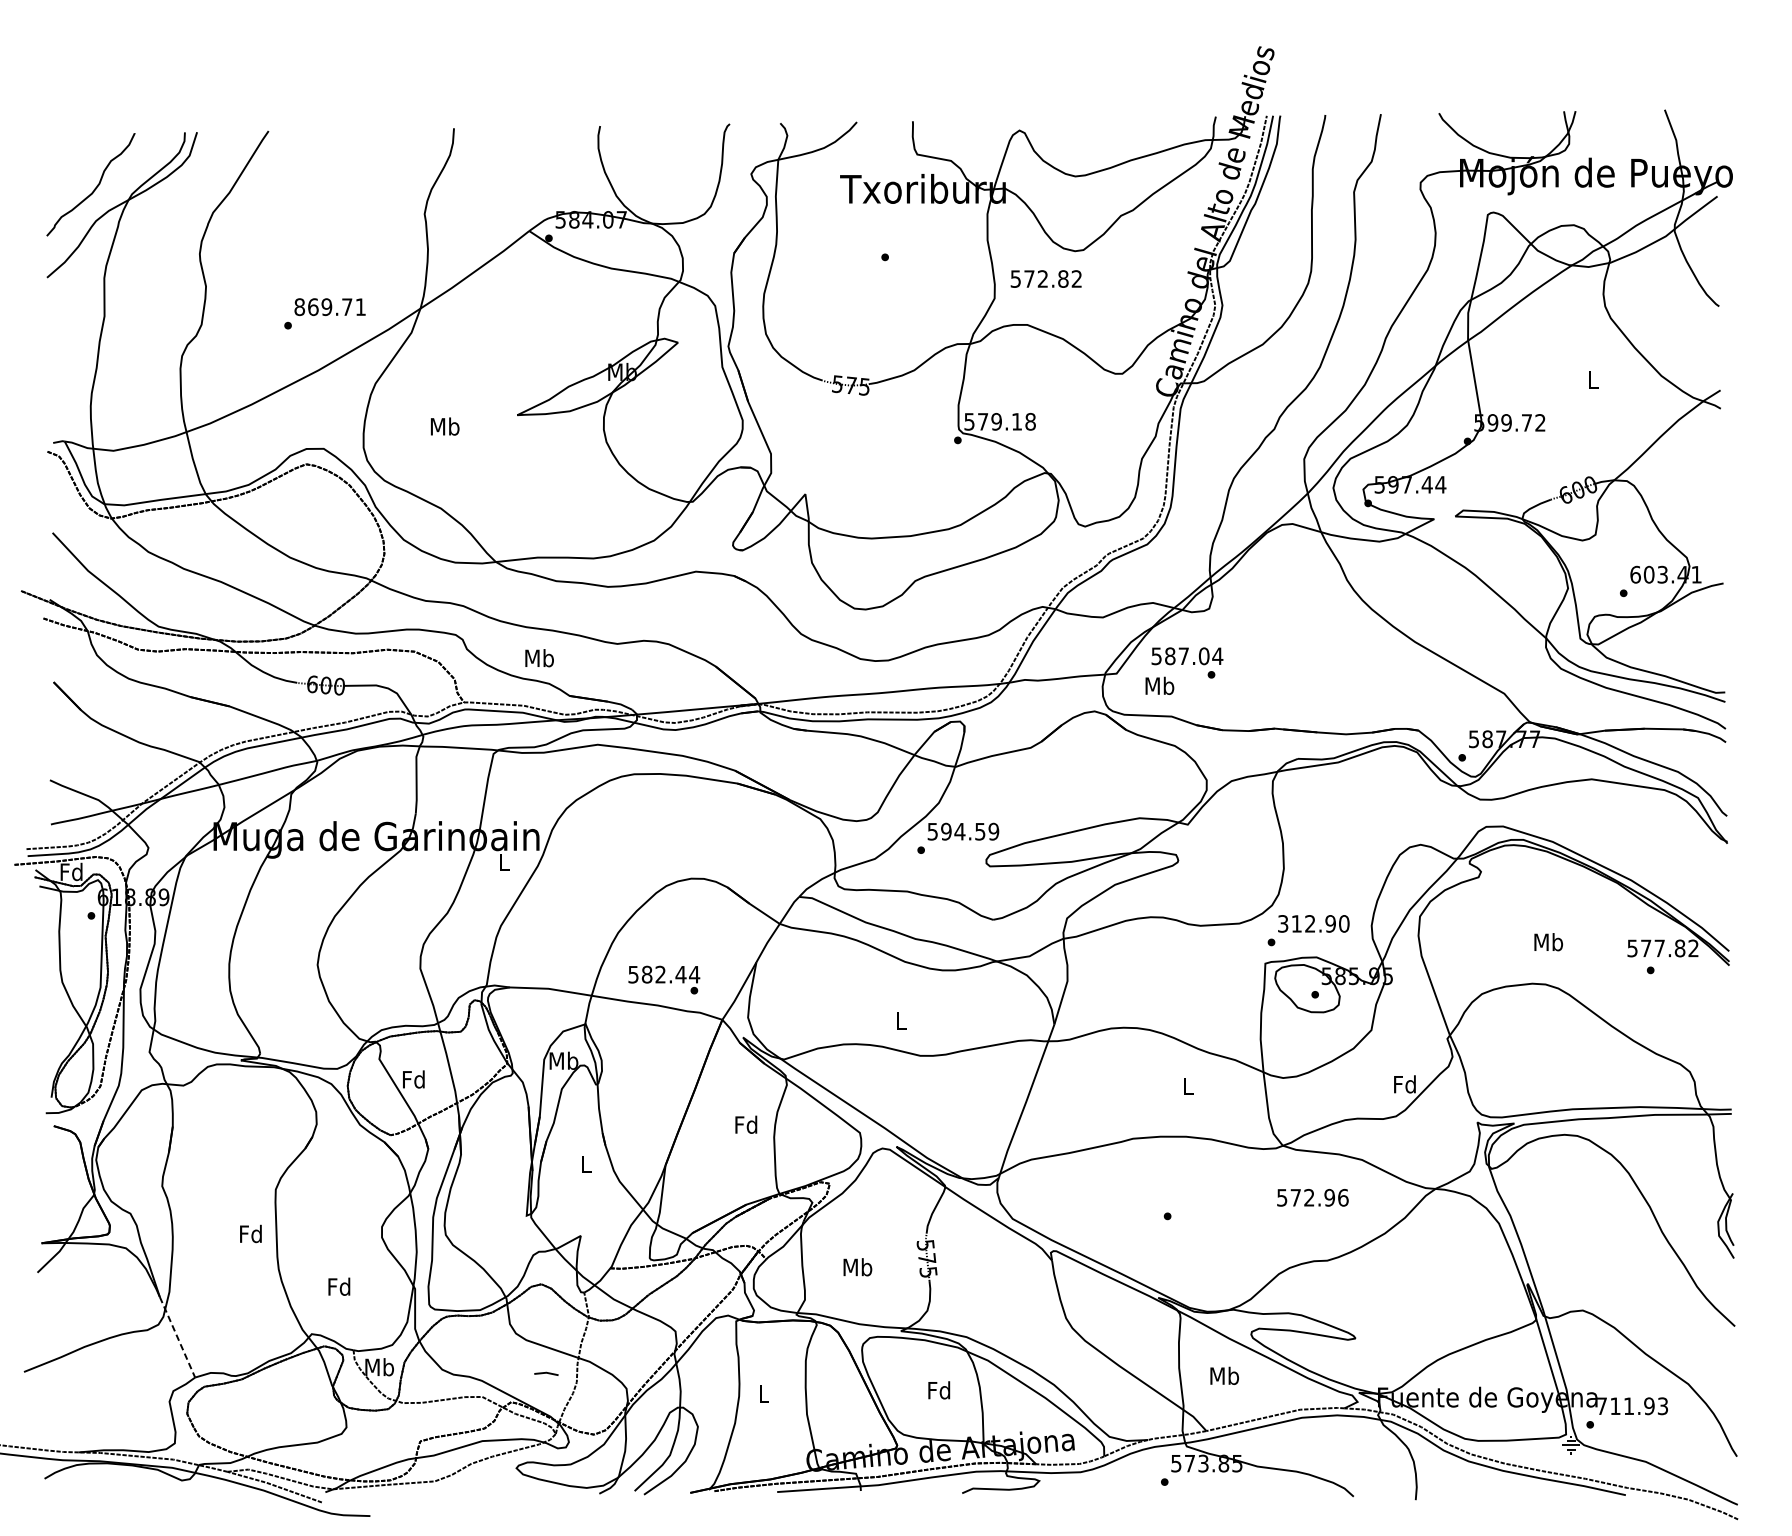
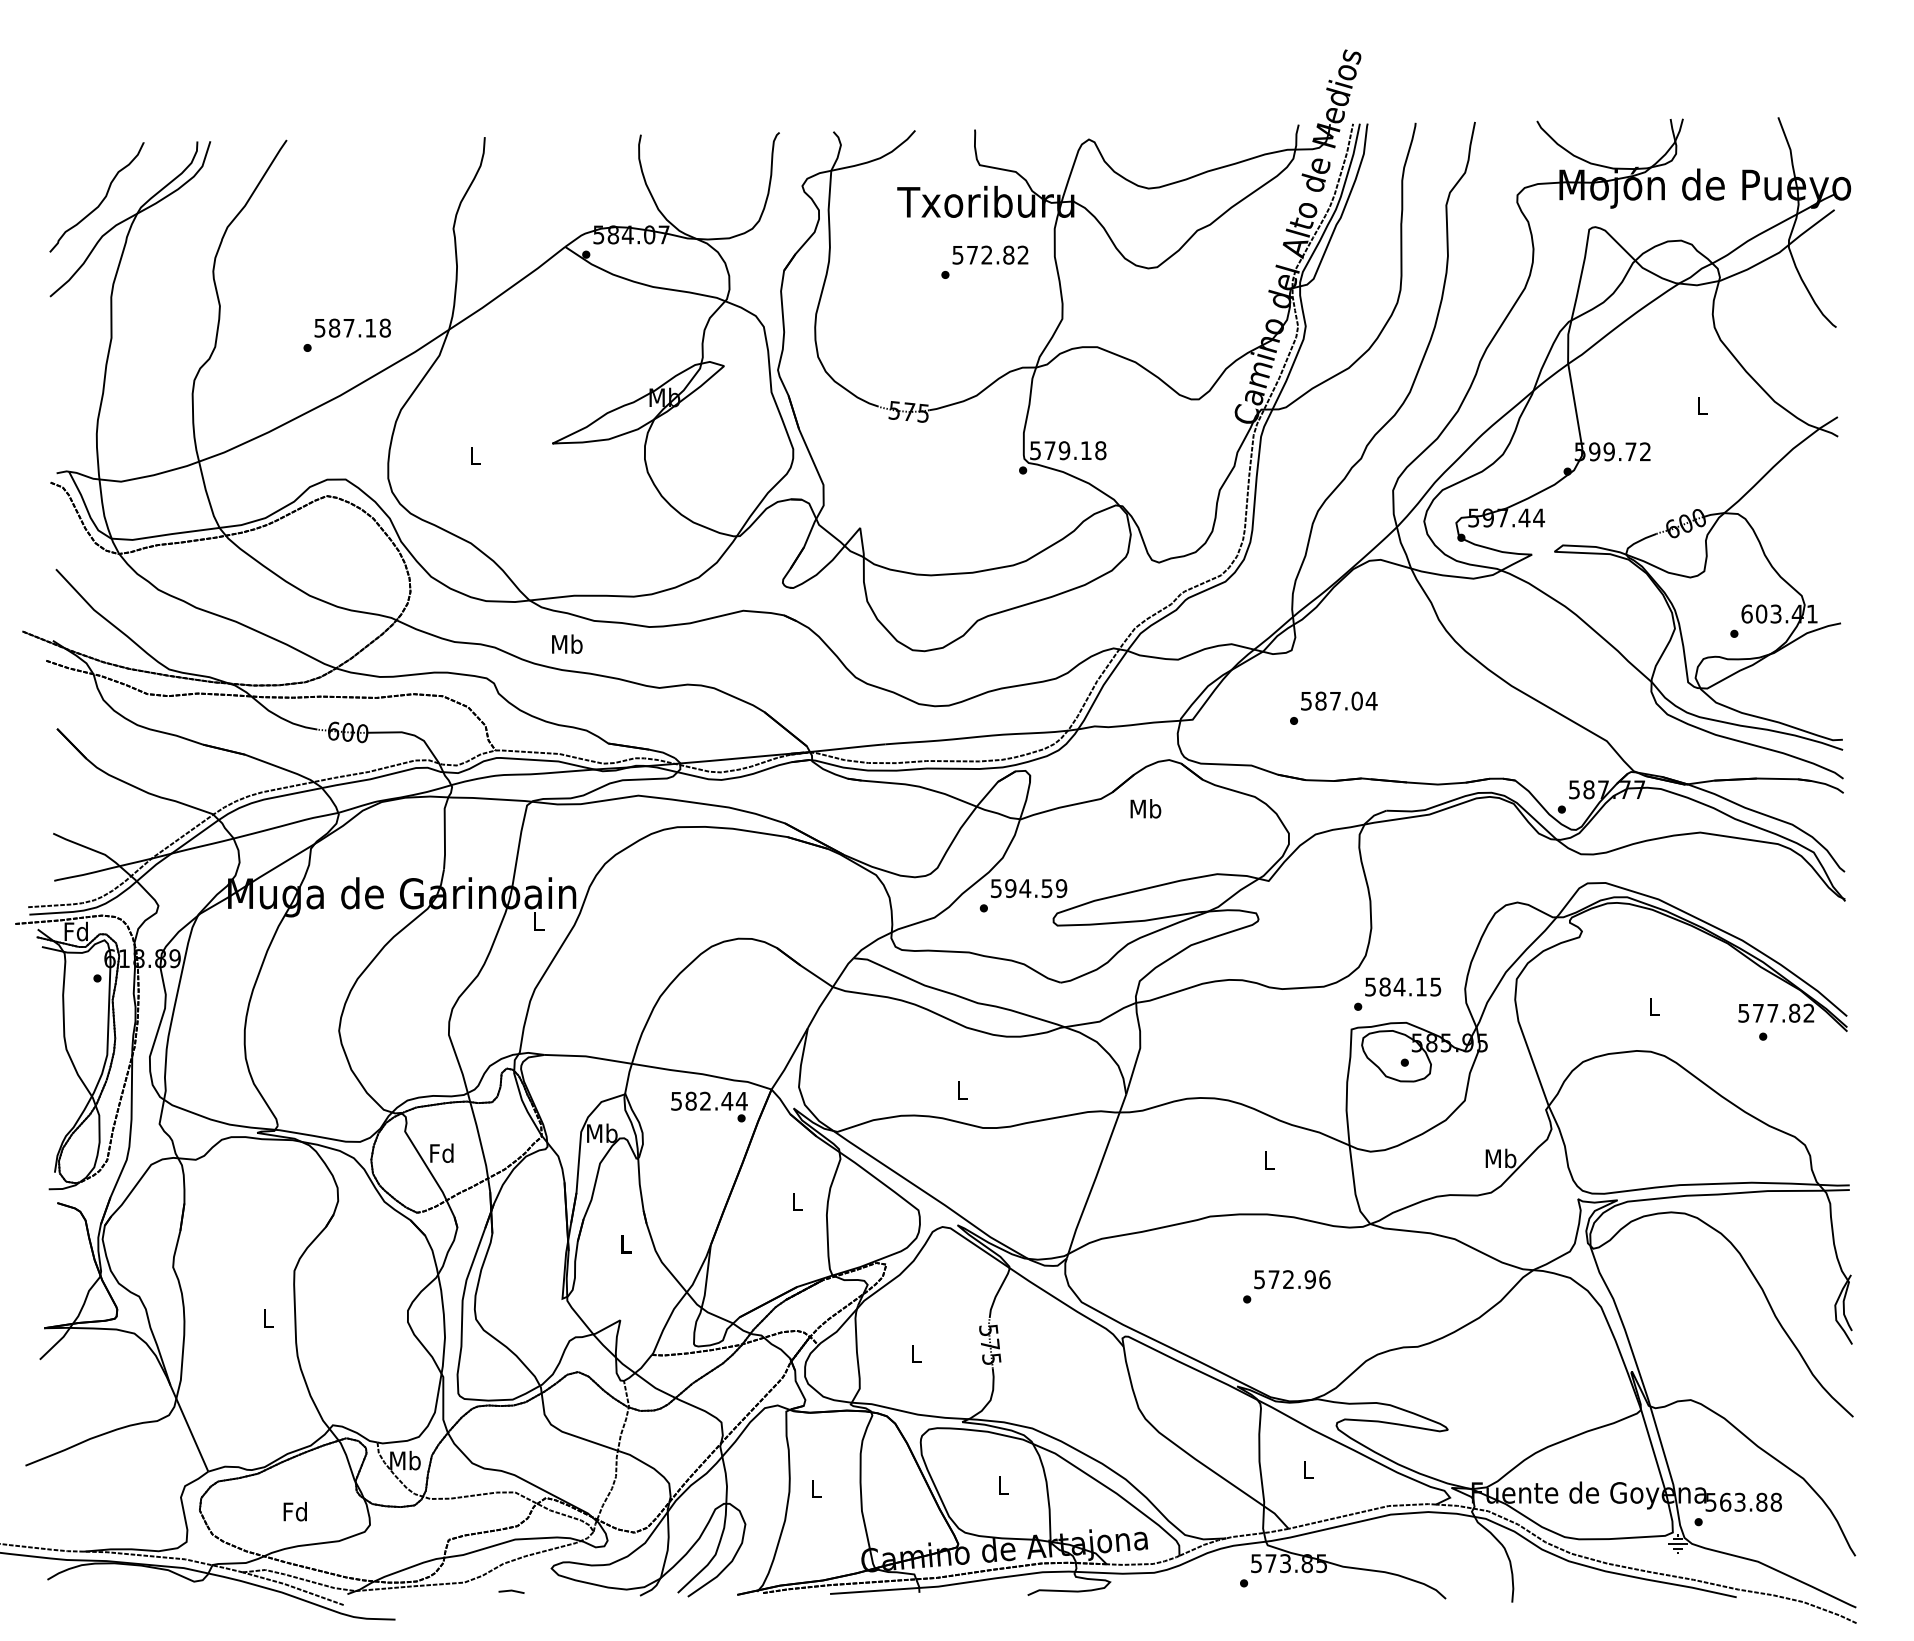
text: (1046, 278) -> (990, 254), moved
text: (330, 306) -> (352, 327), 869.71 -> 587.18
text: (445, 426) -> (475, 455), Mb -> L
text: (1187, 655) -> (1339, 700), moved
text: (539, 657) -> (567, 643), moved
text: (1159, 685) -> (1145, 808), moved
text: (1313, 923) -> (1403, 986), 312.90 -> 584.15
text: (1548, 942) -> (1654, 1006), Mb -> L
text: (664, 979) -> (709, 1106), moved
text: (1404, 1084) -> (1500, 1158), Fd -> Mb
text: (745, 1124) -> (796, 1201), Fd -> L
text: (1313, 1197) -> (1292, 1279), moved
text: (250, 1233) -> (267, 1317), Fd -> L
text: (858, 1266) -> (916, 1353), Mb -> L
text: (338, 1286) -> (294, 1511), moved
line: (177, 1337) -> (189, 1428), dashed -> solid
line: (546, 1373) -> (511, 1591), moved
text: (1224, 1375) -> (1307, 1469), Mb -> L
text: (938, 1390) -> (1002, 1485), Fd -> L
text: (1632, 1405) -> (1743, 1501), 711.93 -> 563.88

